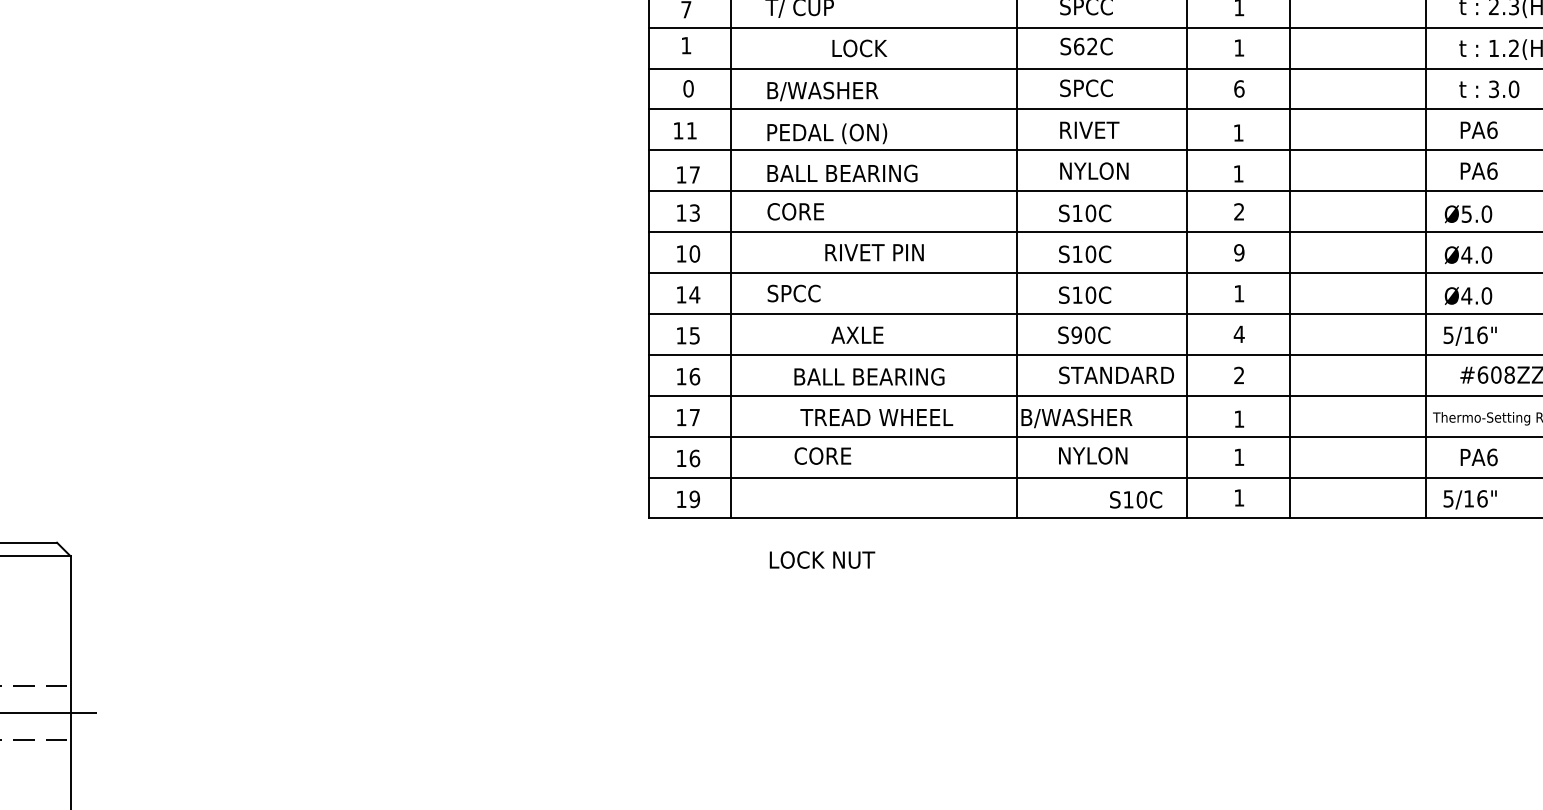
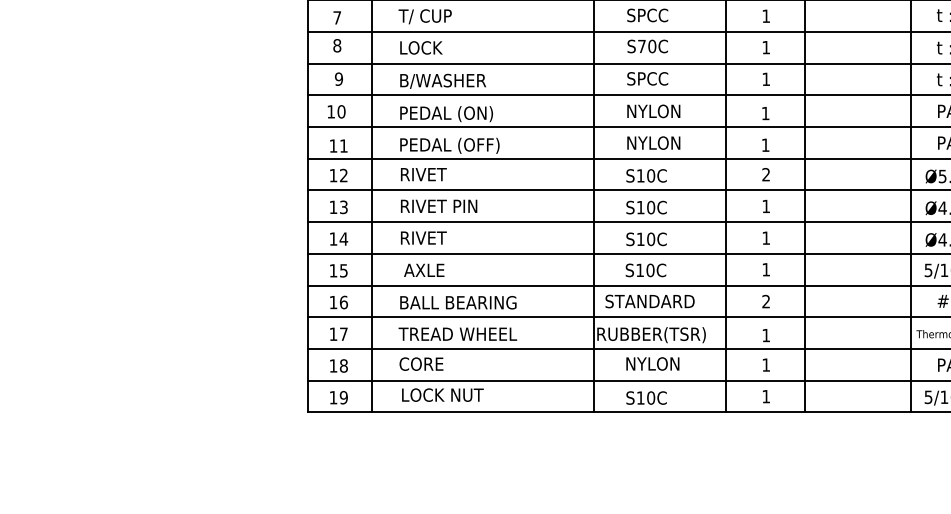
text: (686, 45) -> (337, 45), 1 -> 8
text: (1085, 46) -> (646, 46), S62C -> S70C
text: (859, 48) -> (421, 47), moved
text: (688, 88) -> (338, 79), 0 -> 9
text: (1239, 88) -> (766, 79), 6 -> 1
text: (1095, 129) -> (654, 110), RIVET -> NYLON
text: (691, 130) -> (341, 111), 11 -> 10
text: (694, 174) -> (343, 145), 17 -> 11
text: (843, 174) -> (459, 145), BALL BEARING -> PEDAL (OFF)
text: (797, 211) -> (423, 174), CORE -> RIVET
text: (694, 212) -> (343, 175), 13 -> 12
text: (874, 252) -> (439, 206), moved
text: (1239, 252) -> (766, 206), 9 -> 1
text: (694, 253) -> (343, 206), 10 -> 13
text: (797, 293) -> (423, 238), SPCC -> RIVET
text: (1238, 333) -> (765, 269), 4 -> 1
text: (857, 334) -> (424, 269), moved
text: (1076, 335) -> (639, 270), S90C -> S10C
text: (1116, 375) -> (650, 301), moved
text: (869, 376) -> (458, 302), moved
text: (876, 417) -> (457, 334), moved
text: (1092, 418) -> (652, 334), B/WASHER -> RUBBER(TSR)
text: (822, 455) -> (421, 363), moved
text: (694, 458) -> (343, 366), 16 -> 18
text: (1136, 499) -> (646, 397), moved
text: (822, 559) -> (442, 394), moved

